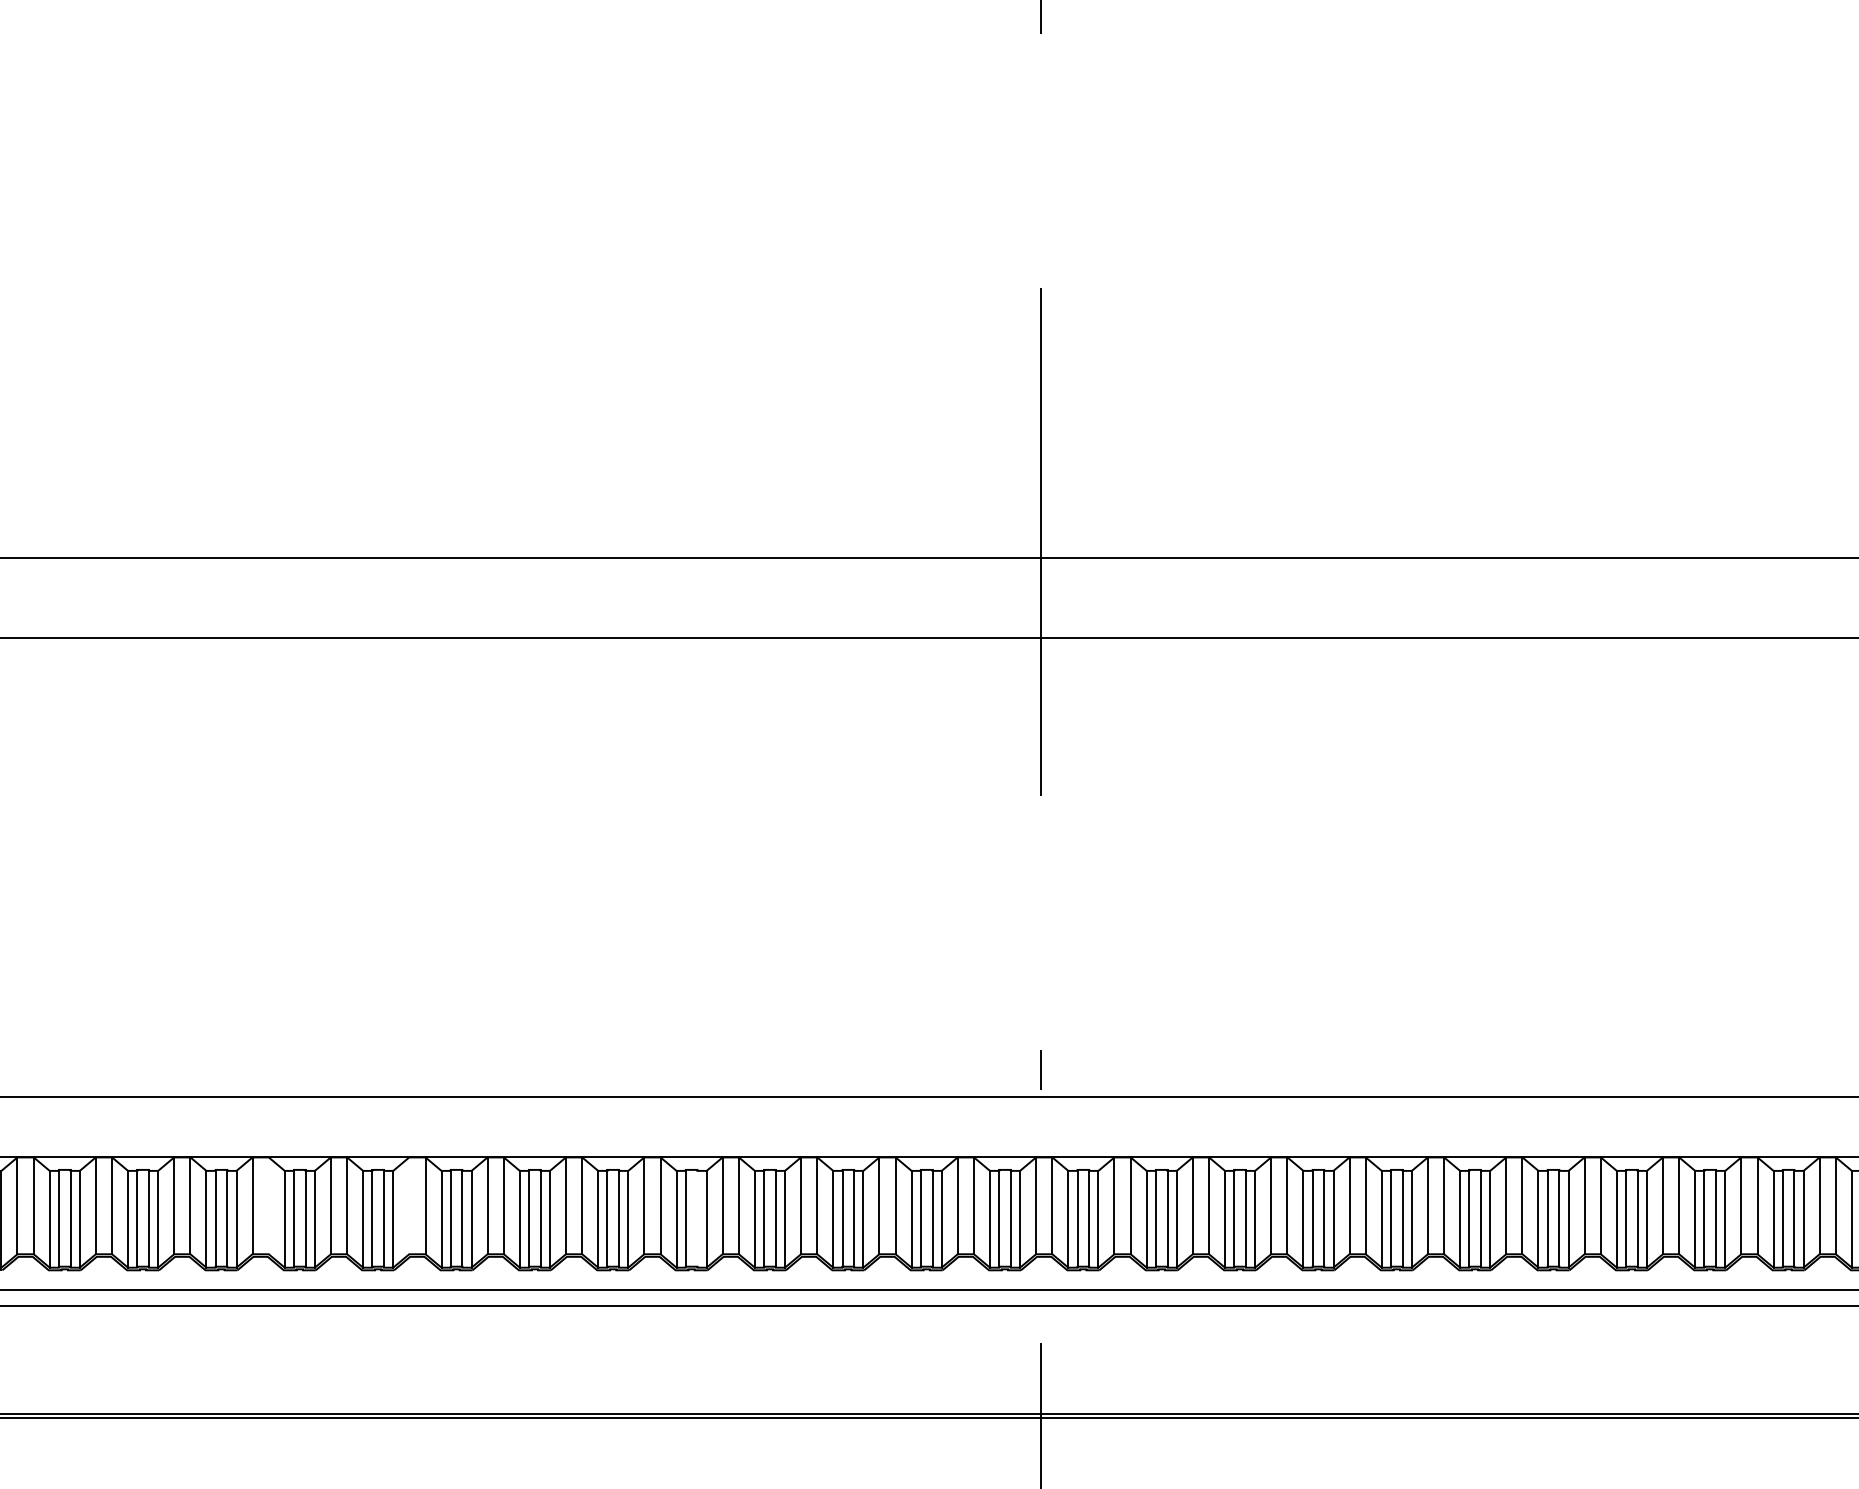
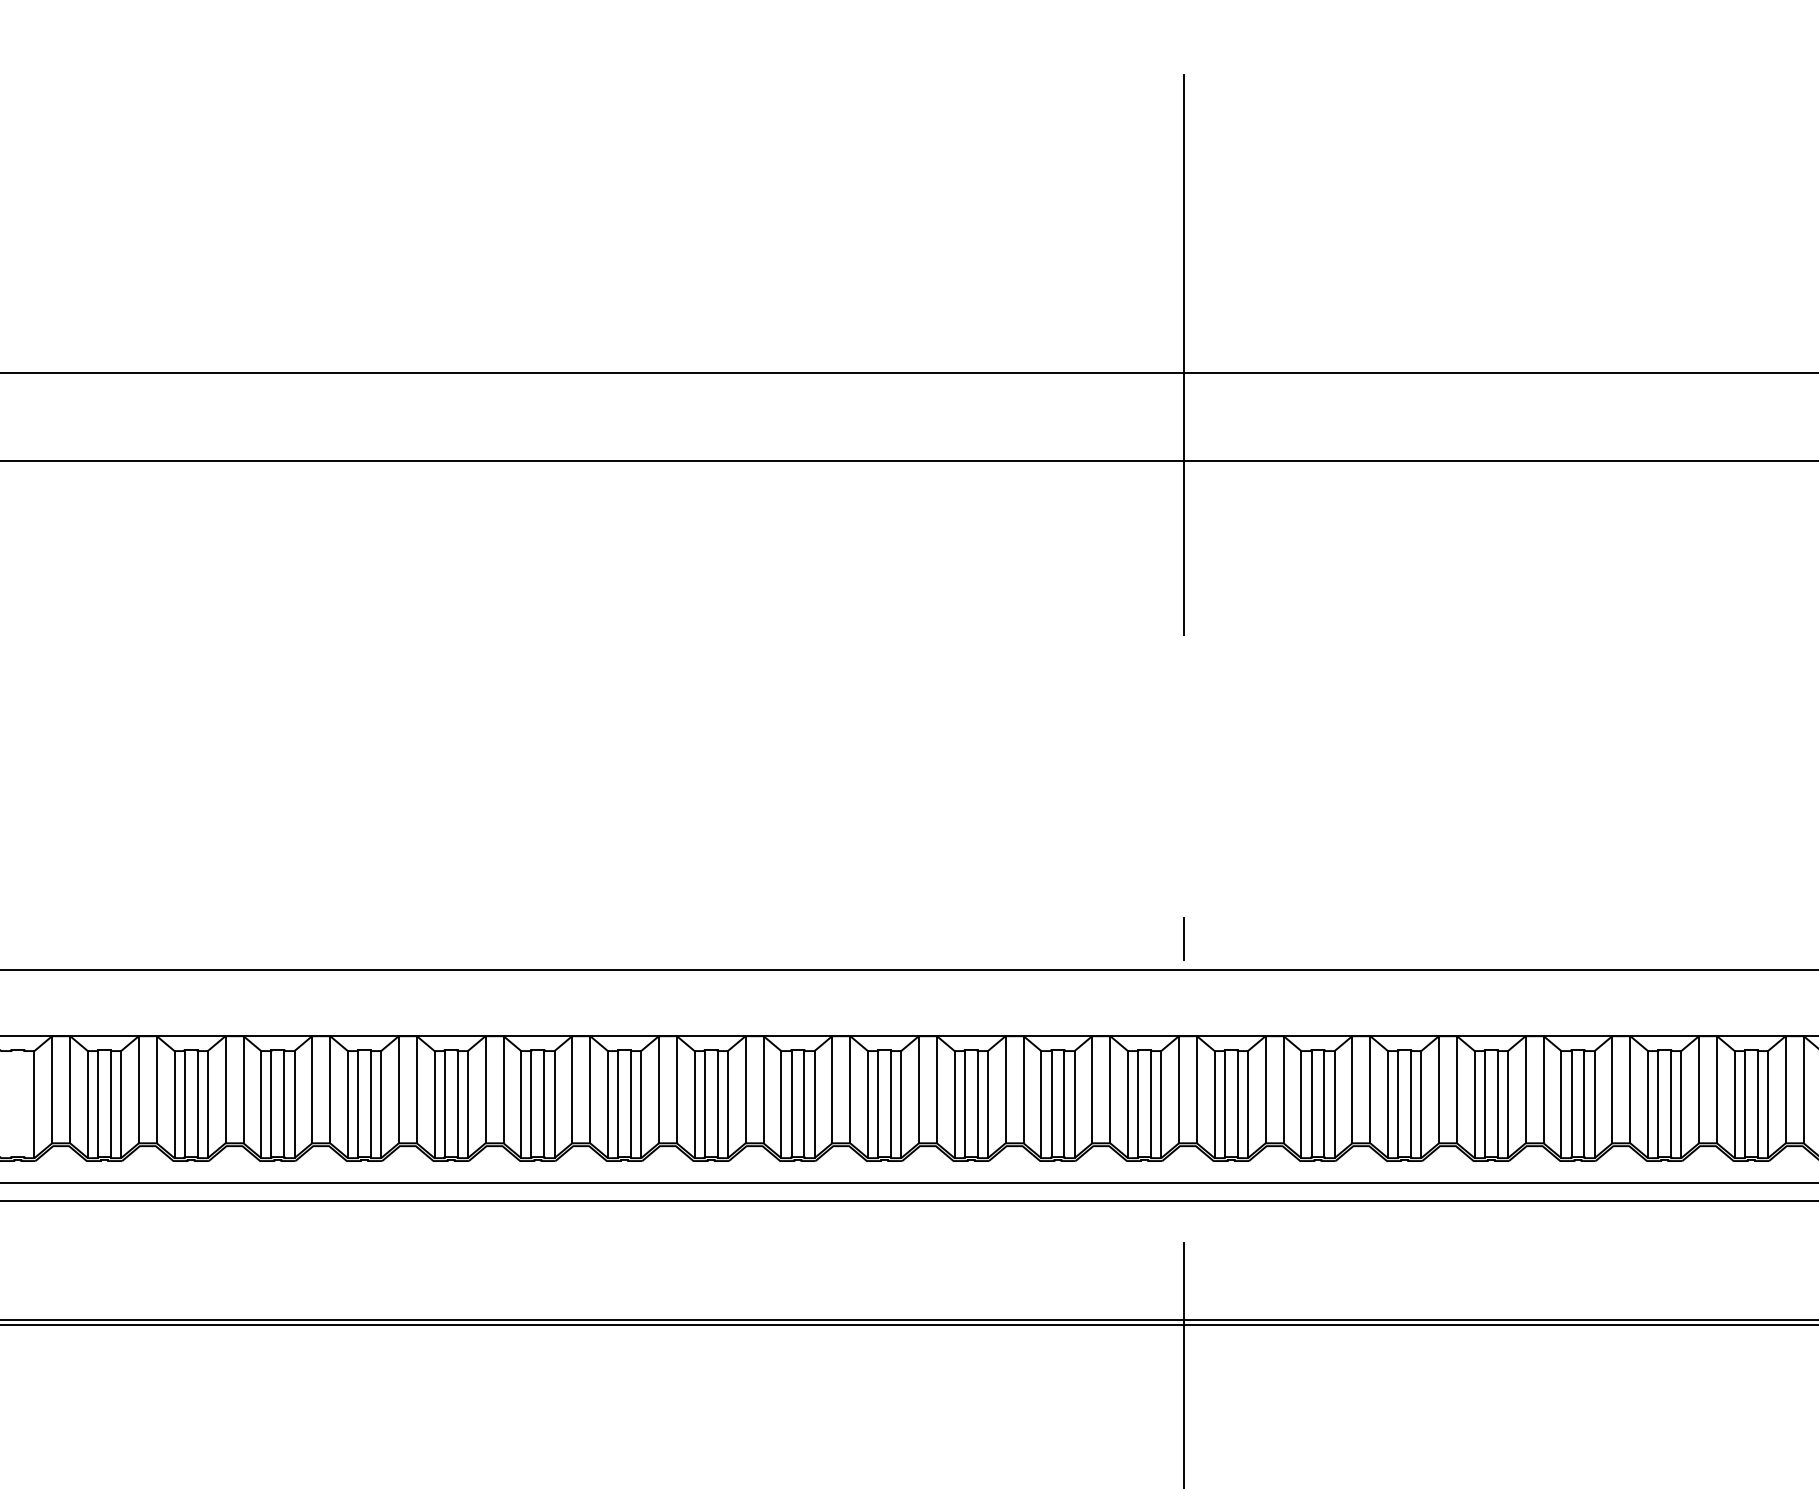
line: (268, 1205) -> (329, 1089), added
line: (409, 1205) -> (485, 1089), added
line: (697, 1217) -> (804, 1102), added

